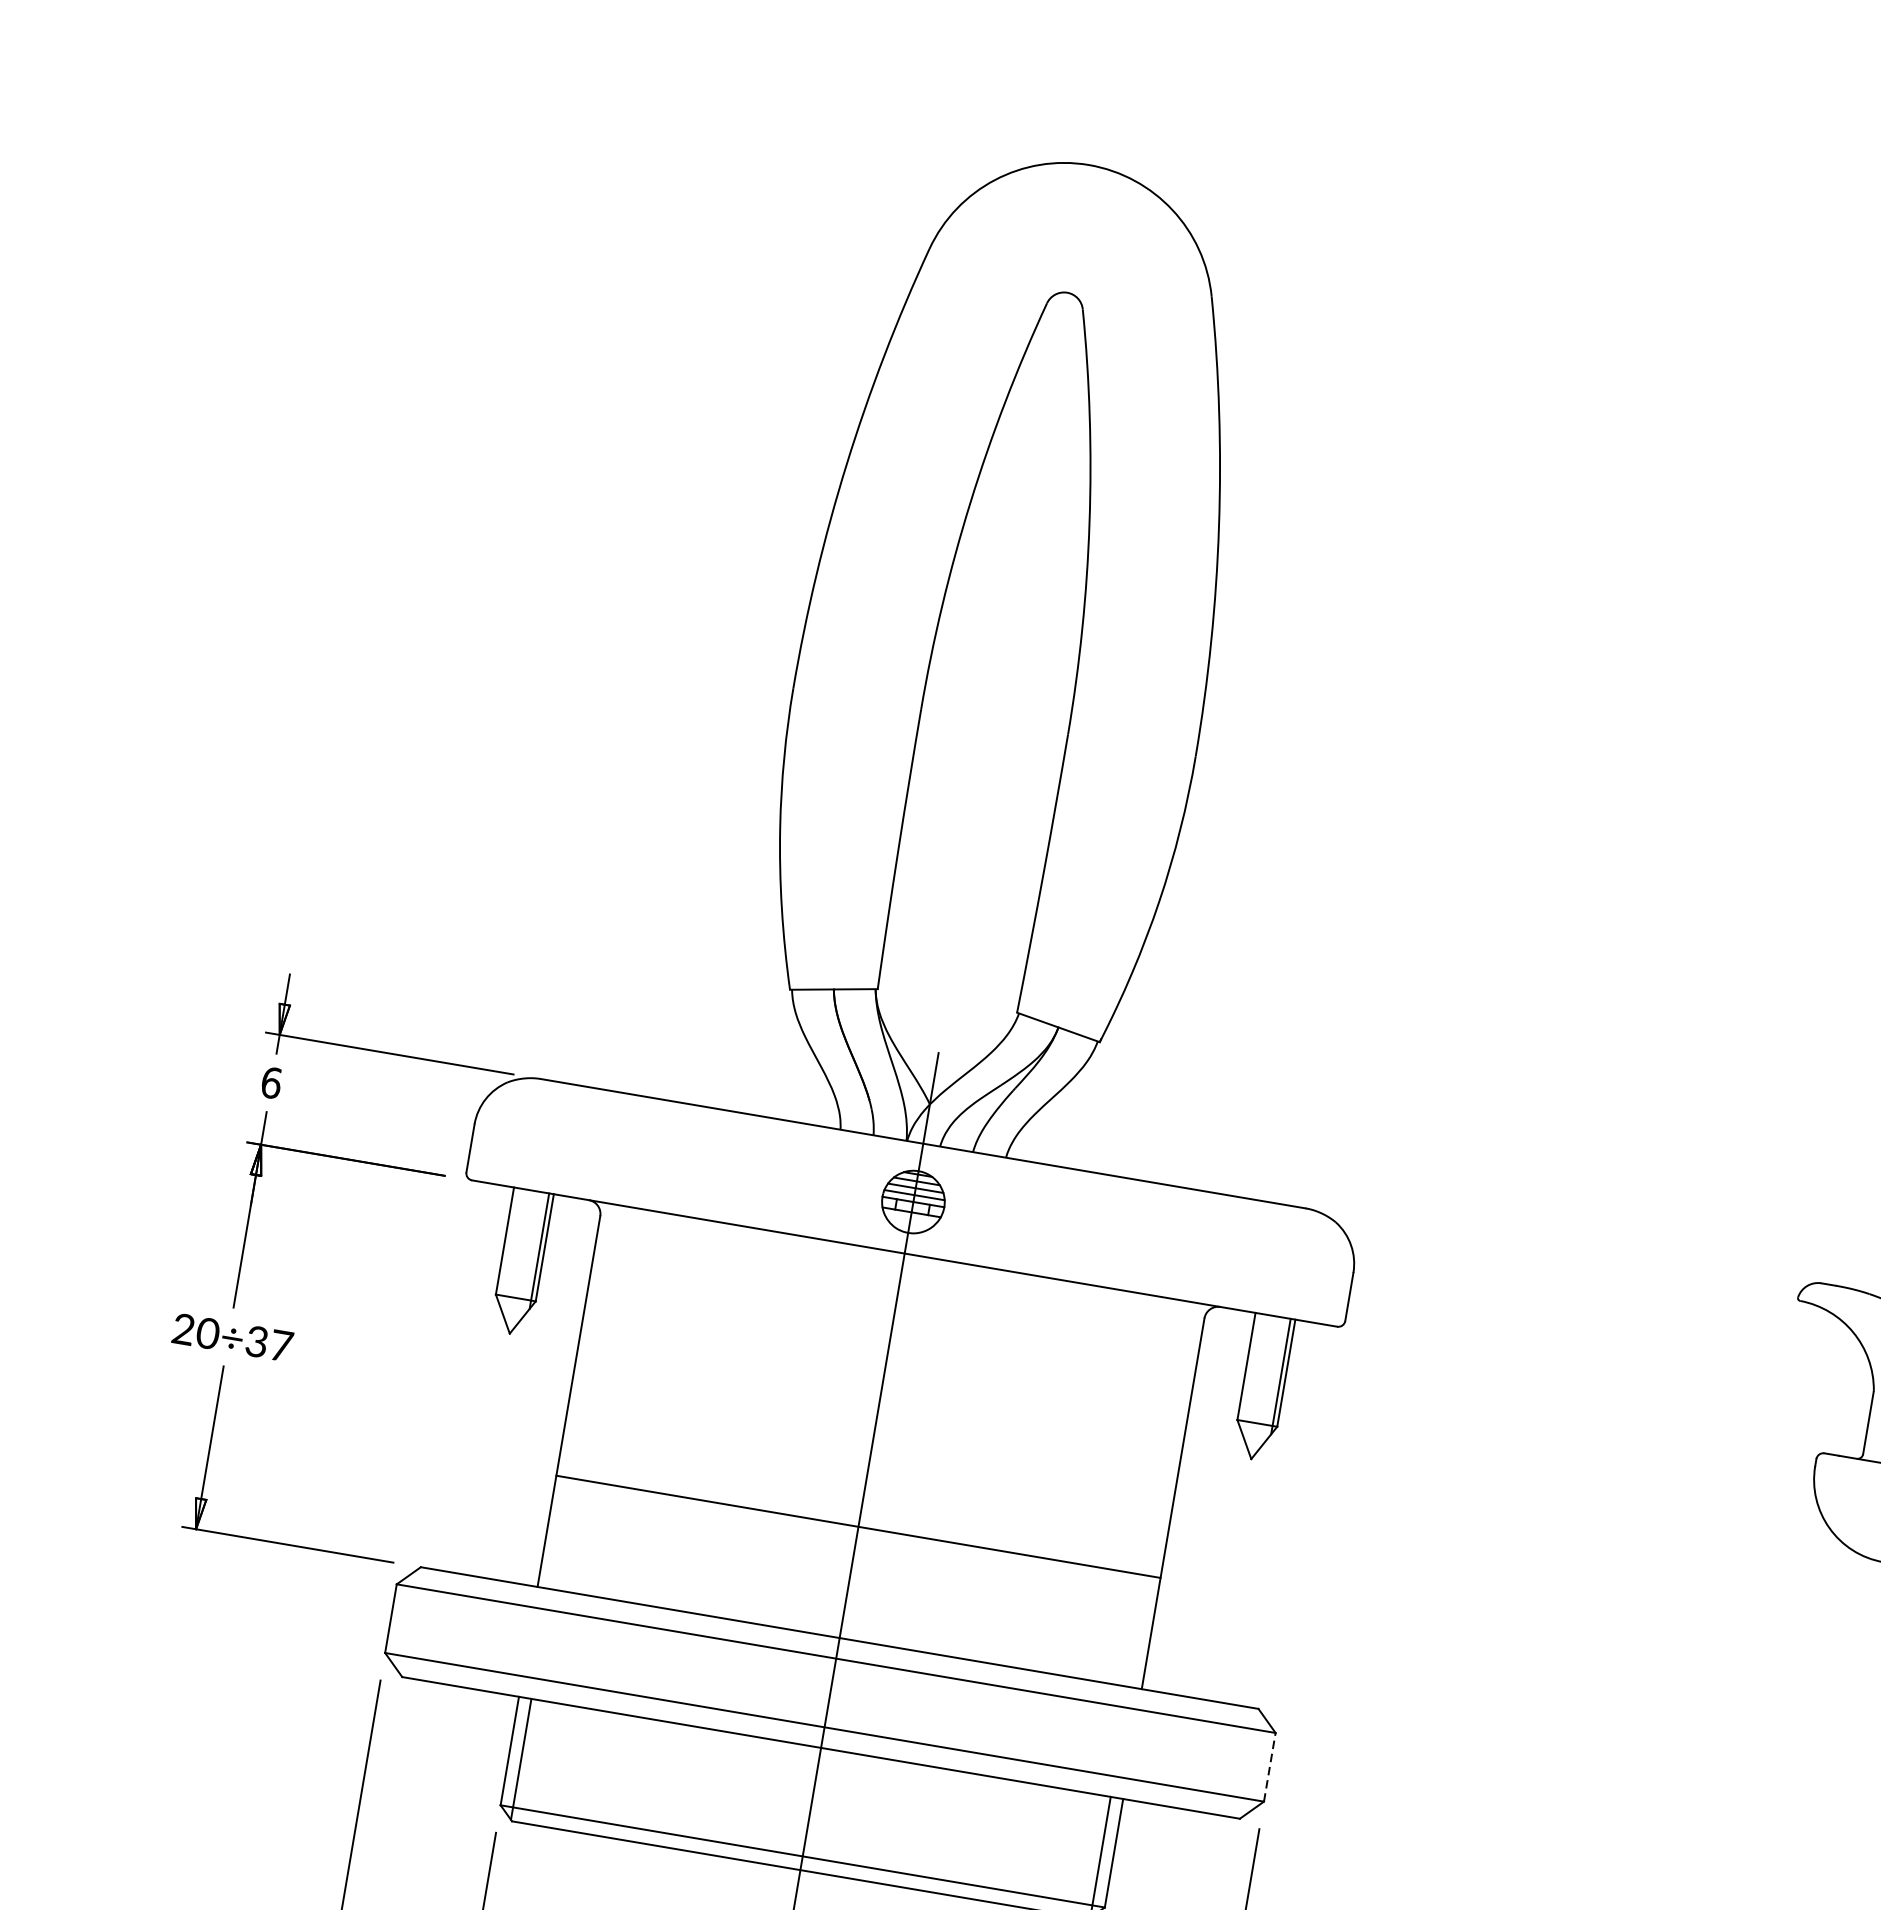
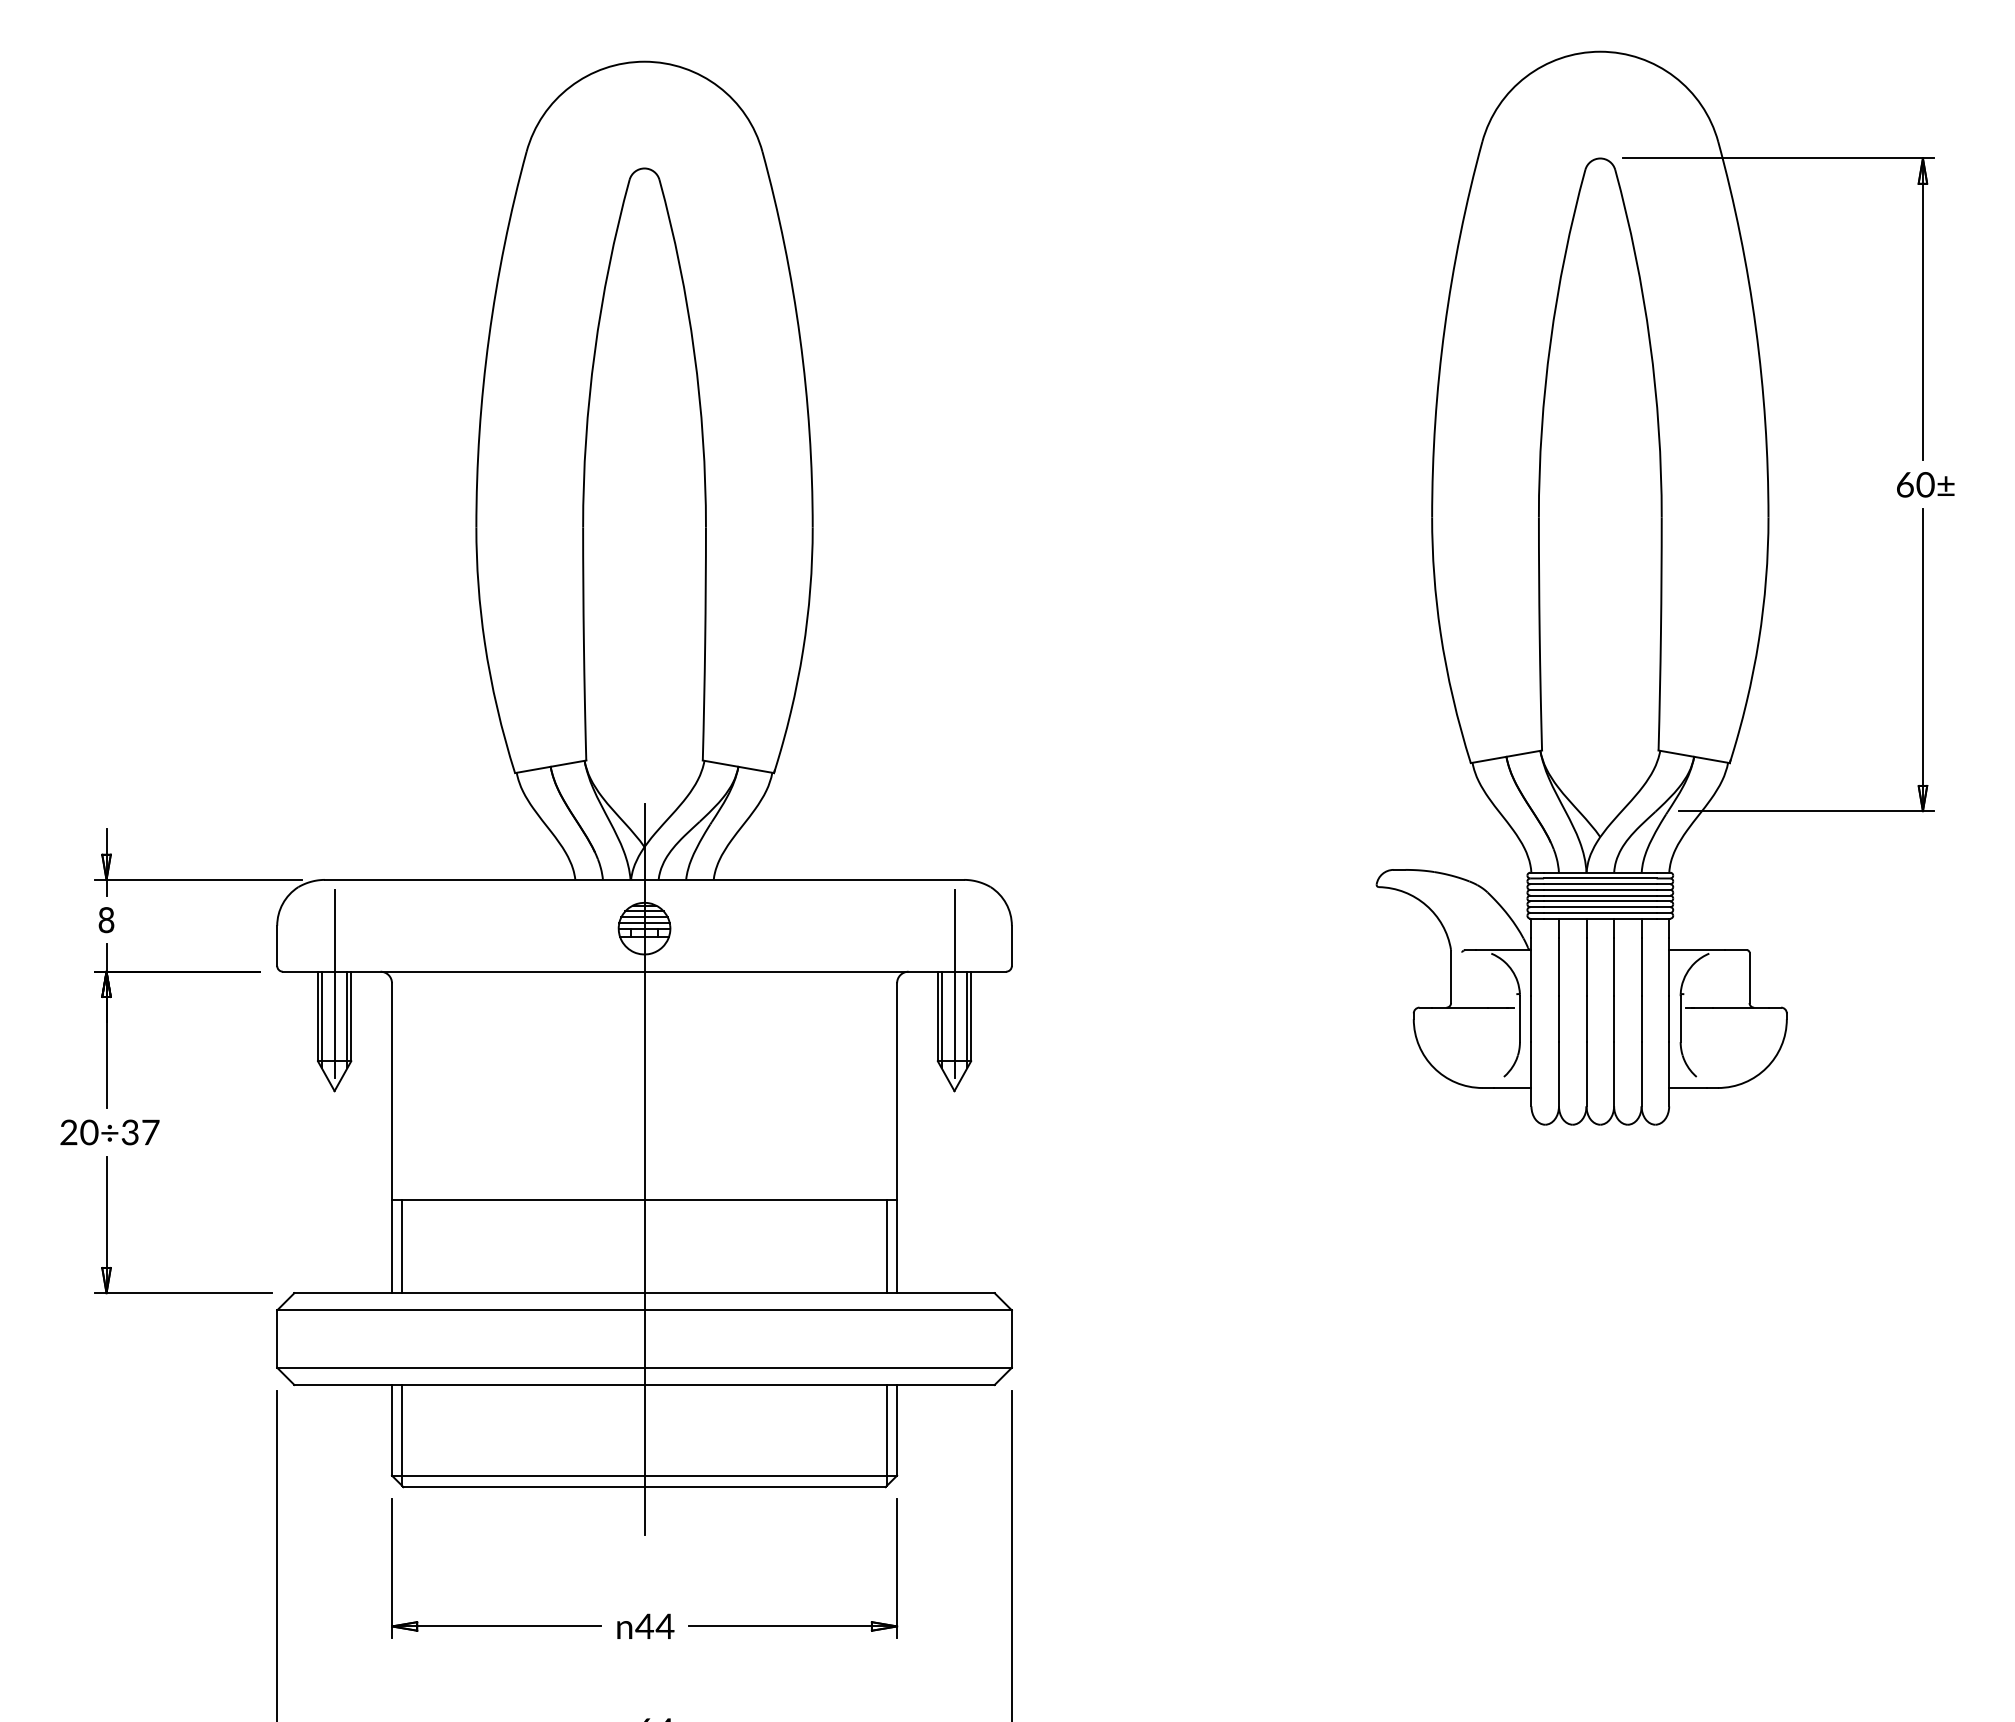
text: (271, 1082) -> (106, 919), 6 -> 8
line: (531, 1206) -> (334, 984), added
line: (508, 1245) -> (321, 1019), added
line: (1272, 1331) -> (954, 984), added
line: (1250, 1370) -> (941, 1019), added
line: (559, 1533) -> (402, 1246), added
line: (1138, 1631) -> (886, 1246), added
line: (1269, 1767) -> (1011, 1339), dashed -> solid

